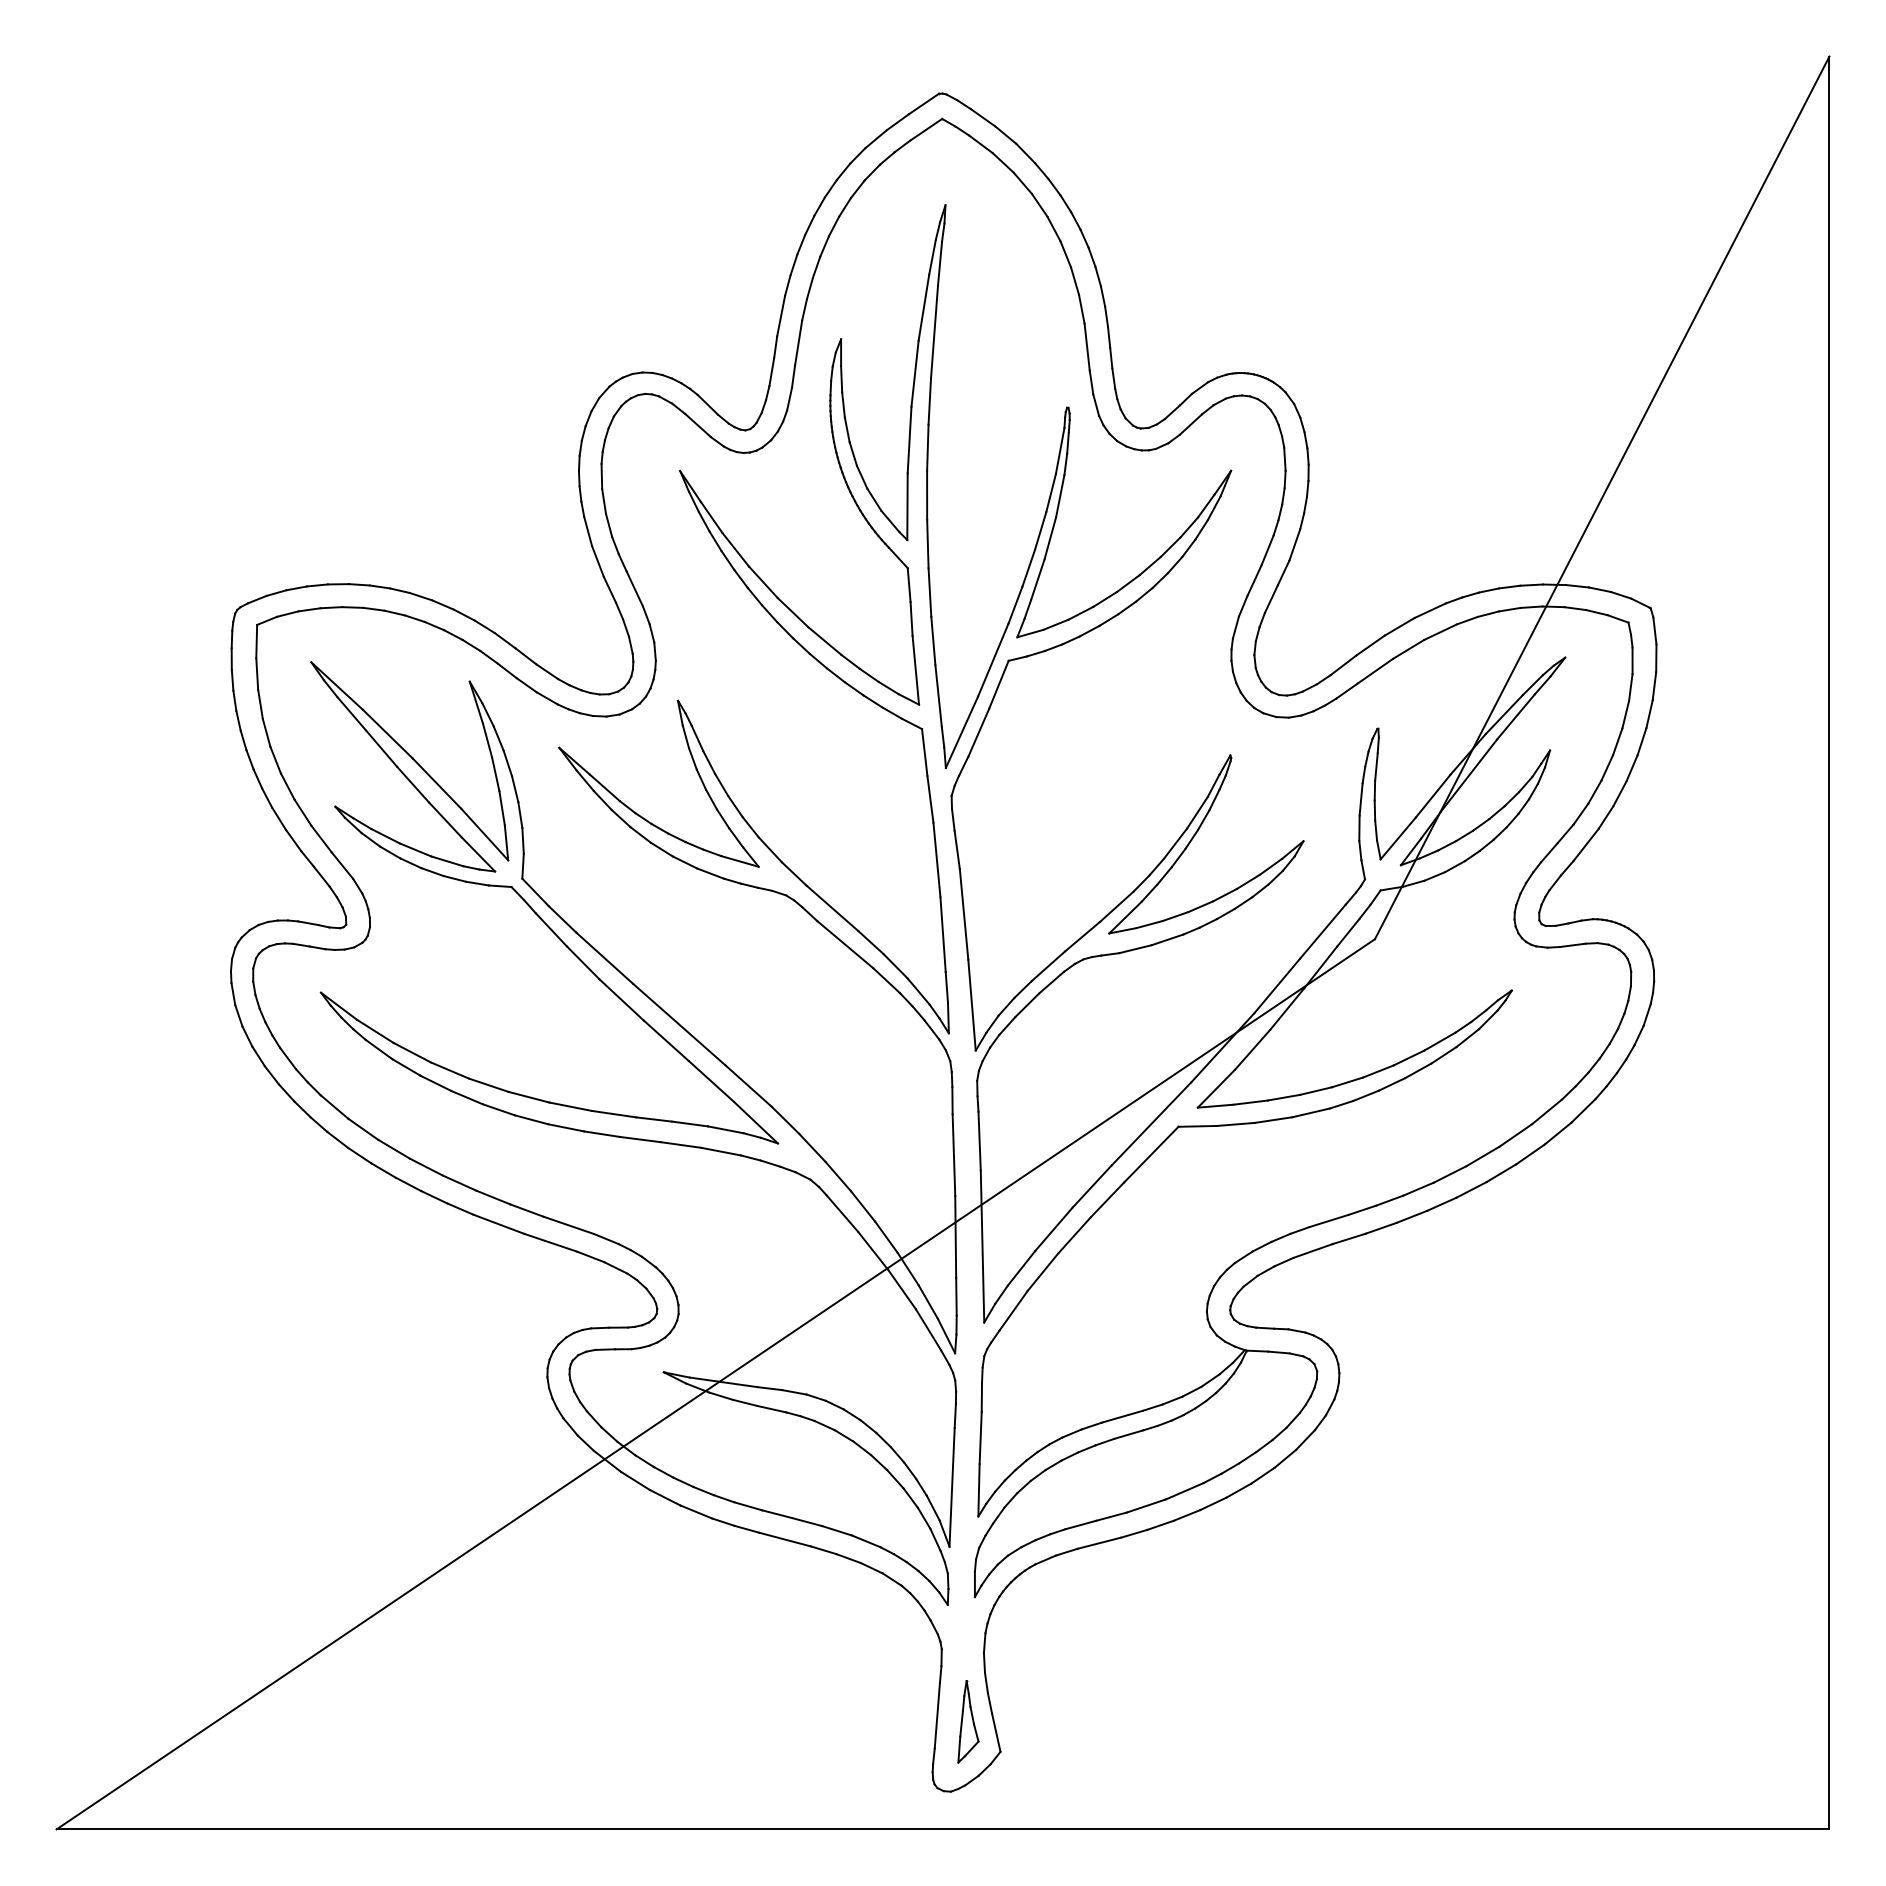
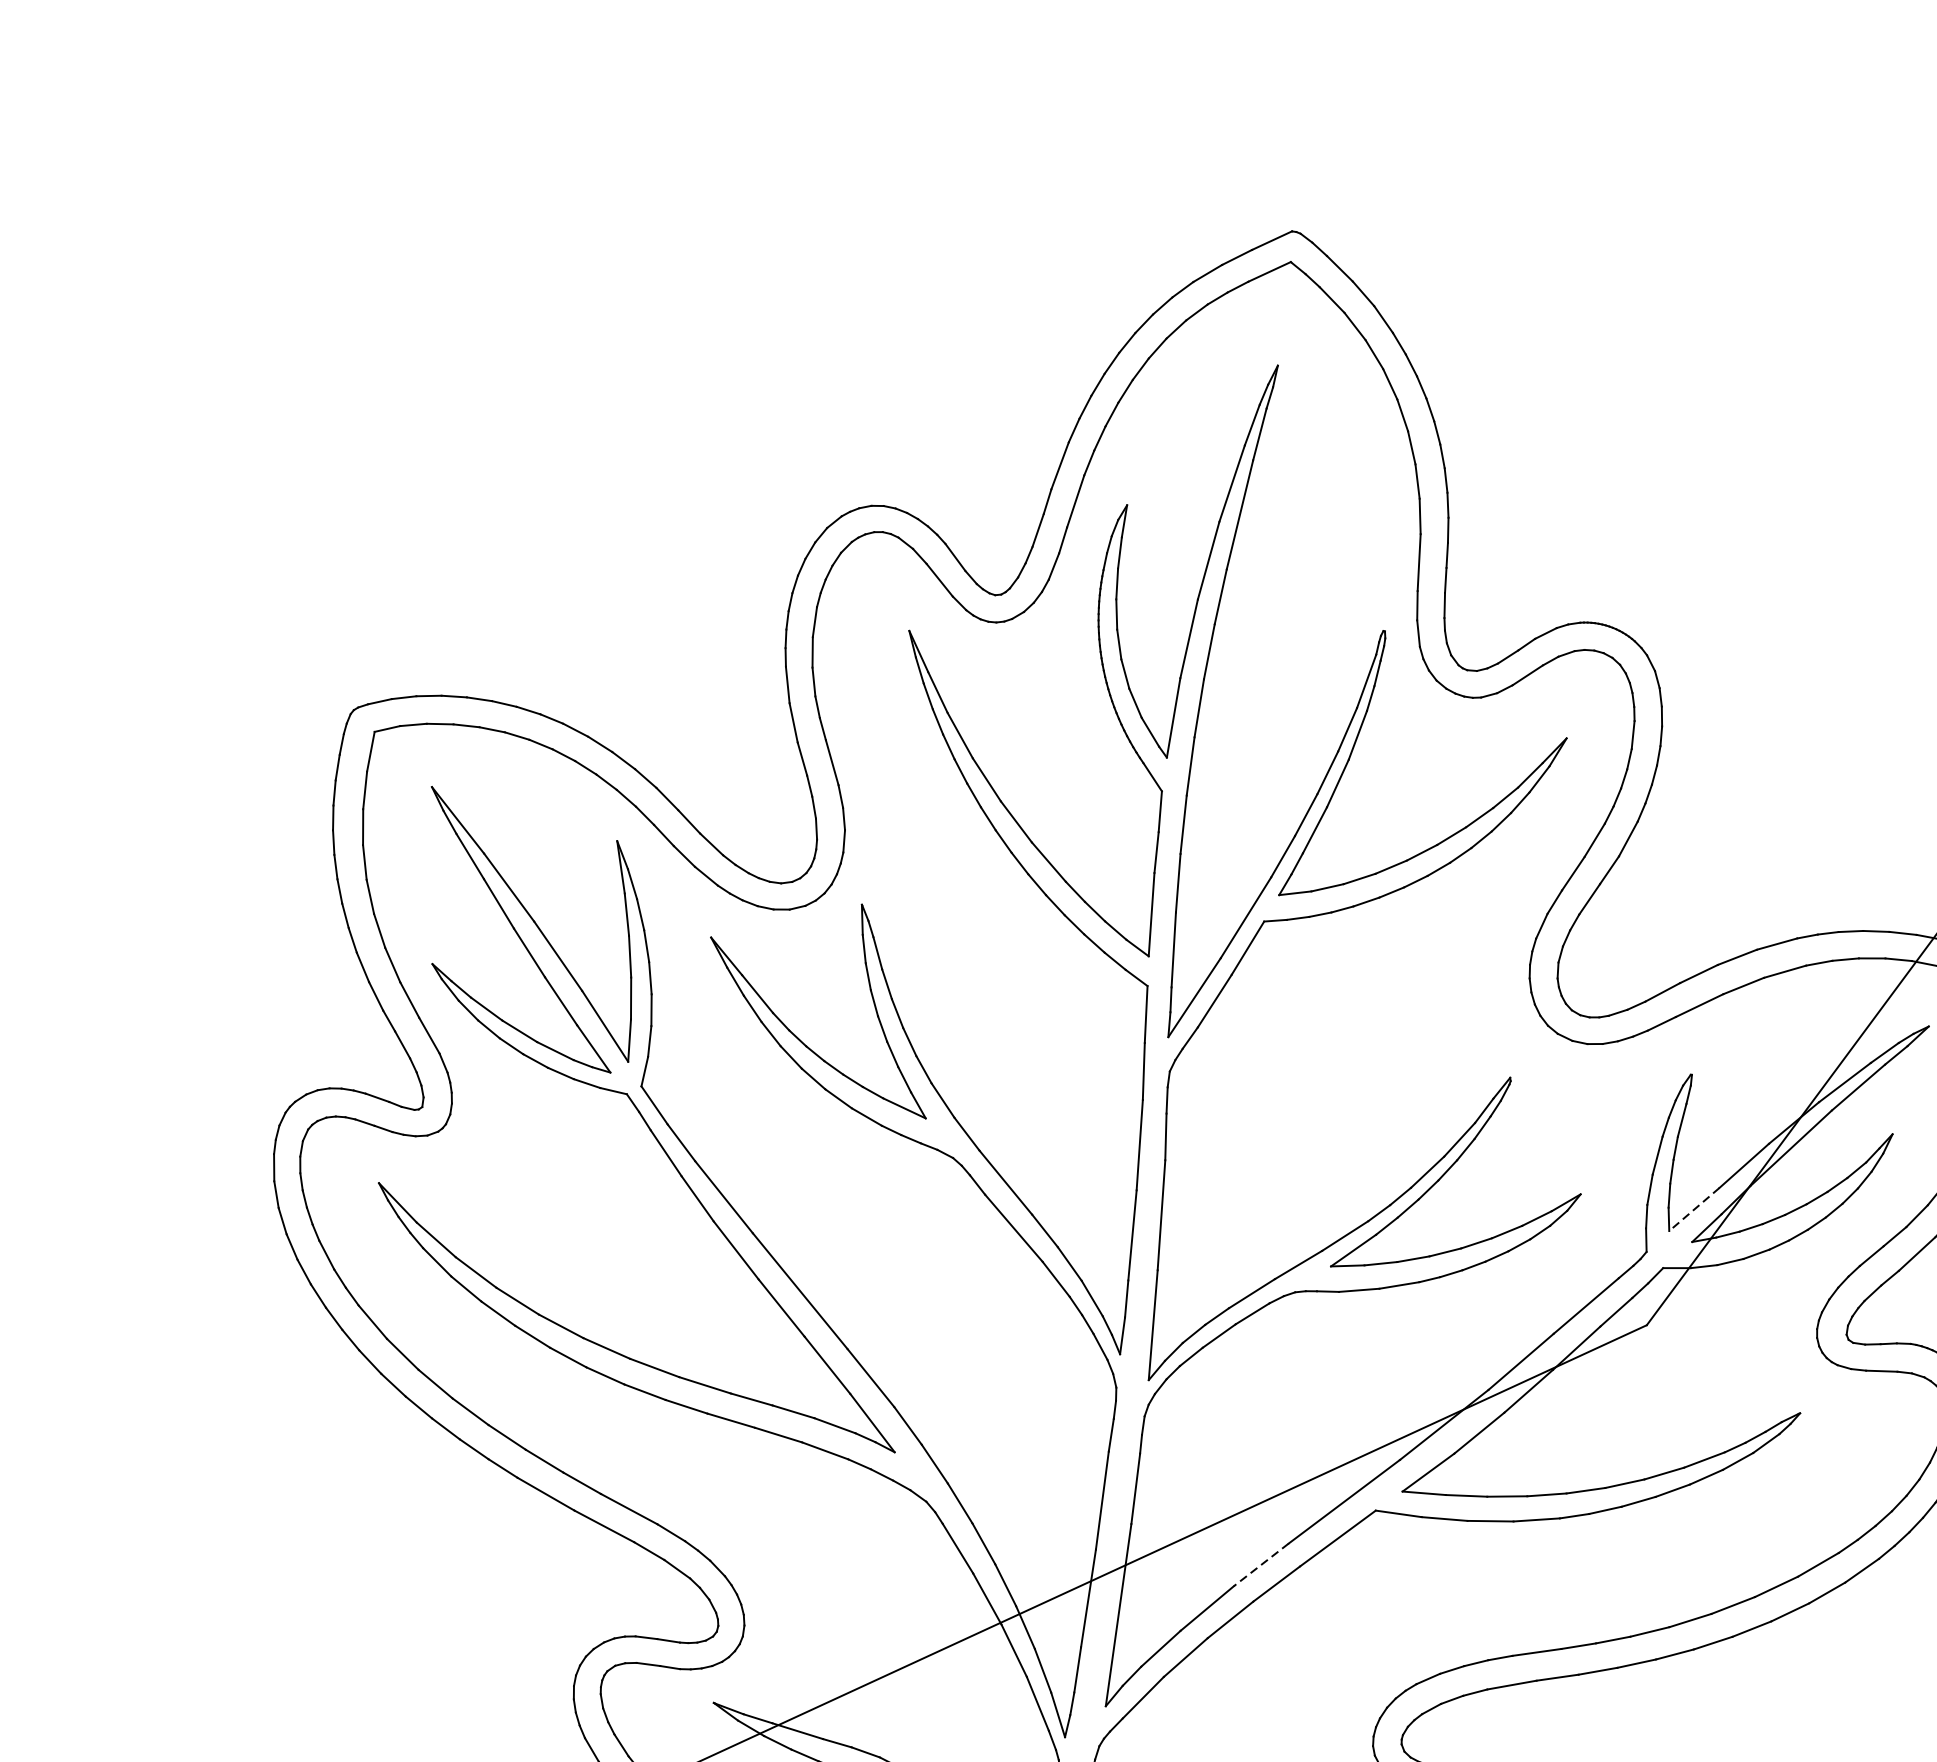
line: (1398, 838) -> (1694, 1209), solid -> dashed
line: (1092, 1186) -> (1261, 1565), solid -> dashed

